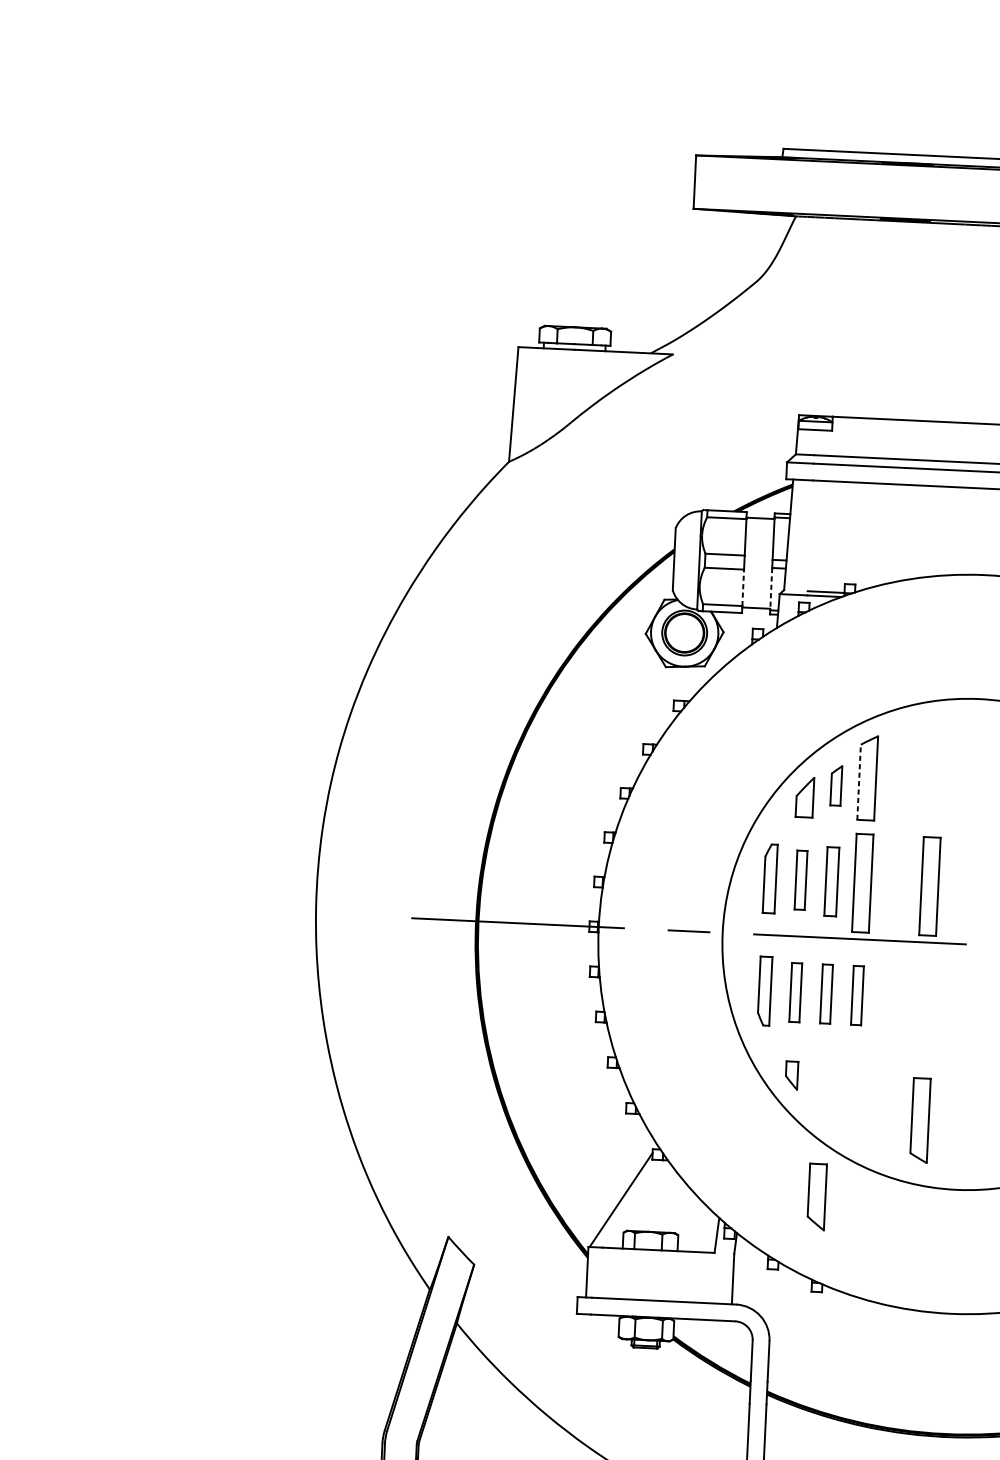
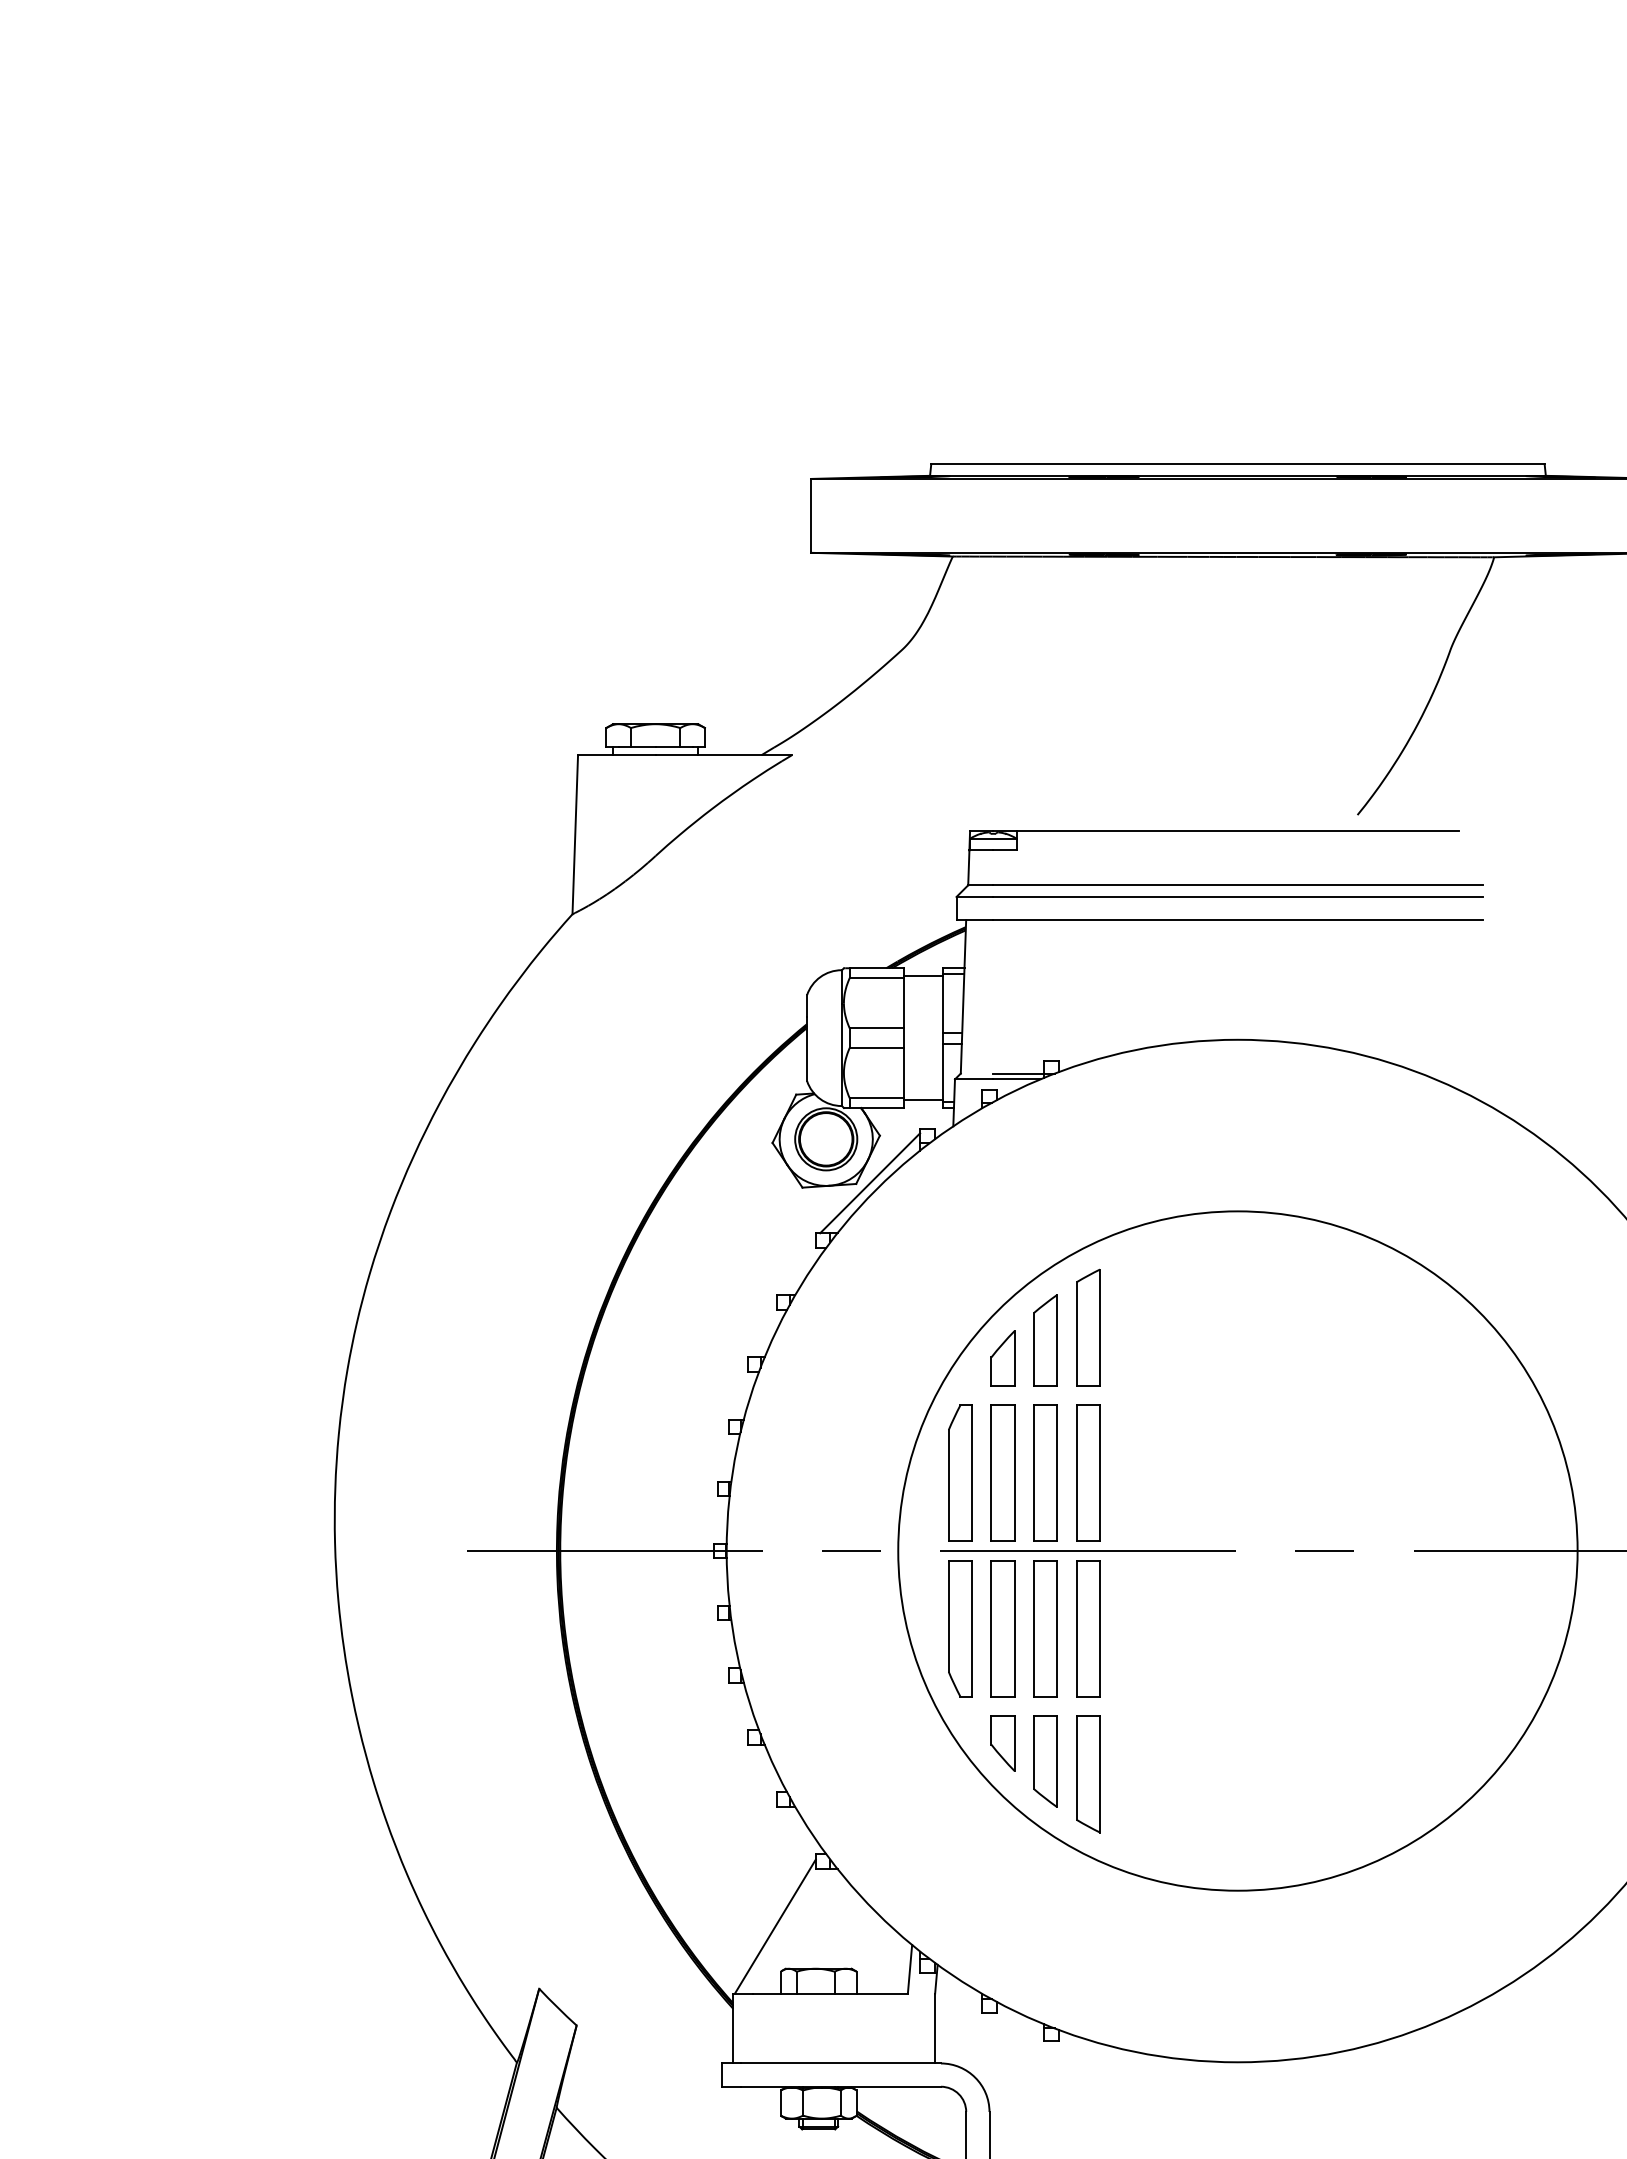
line: (743, 587) -> (904, 1072), dashed -> solid
line: (770, 589) -> (942, 1073), dashed -> solid
line: (715, 666) -> (870, 1183), added
line: (858, 782) -> (1076, 1334), dashed -> solid
part: (836, 785) -> (1045, 1340), size x1.67
part: (770, 878) -> (960, 1472), size x1.43
part: (800, 879) -> (1002, 1472), size x1.67
part: (831, 881) -> (1045, 1472), size x1.43
part: (929, 885) -> (1181, 1472), removed
part: (765, 990) -> (960, 1628), size x1.43
part: (795, 992) -> (1002, 1628), size x1.67
part: (826, 993) -> (1045, 1628), size x1.67
part: (857, 995) -> (1088, 1628), size x1.67
part: (791, 1075) -> (1002, 1743), size x1.43
part: (920, 1120) -> (1088, 1774), moved
part: (816, 1196) -> (1045, 1761), moved

